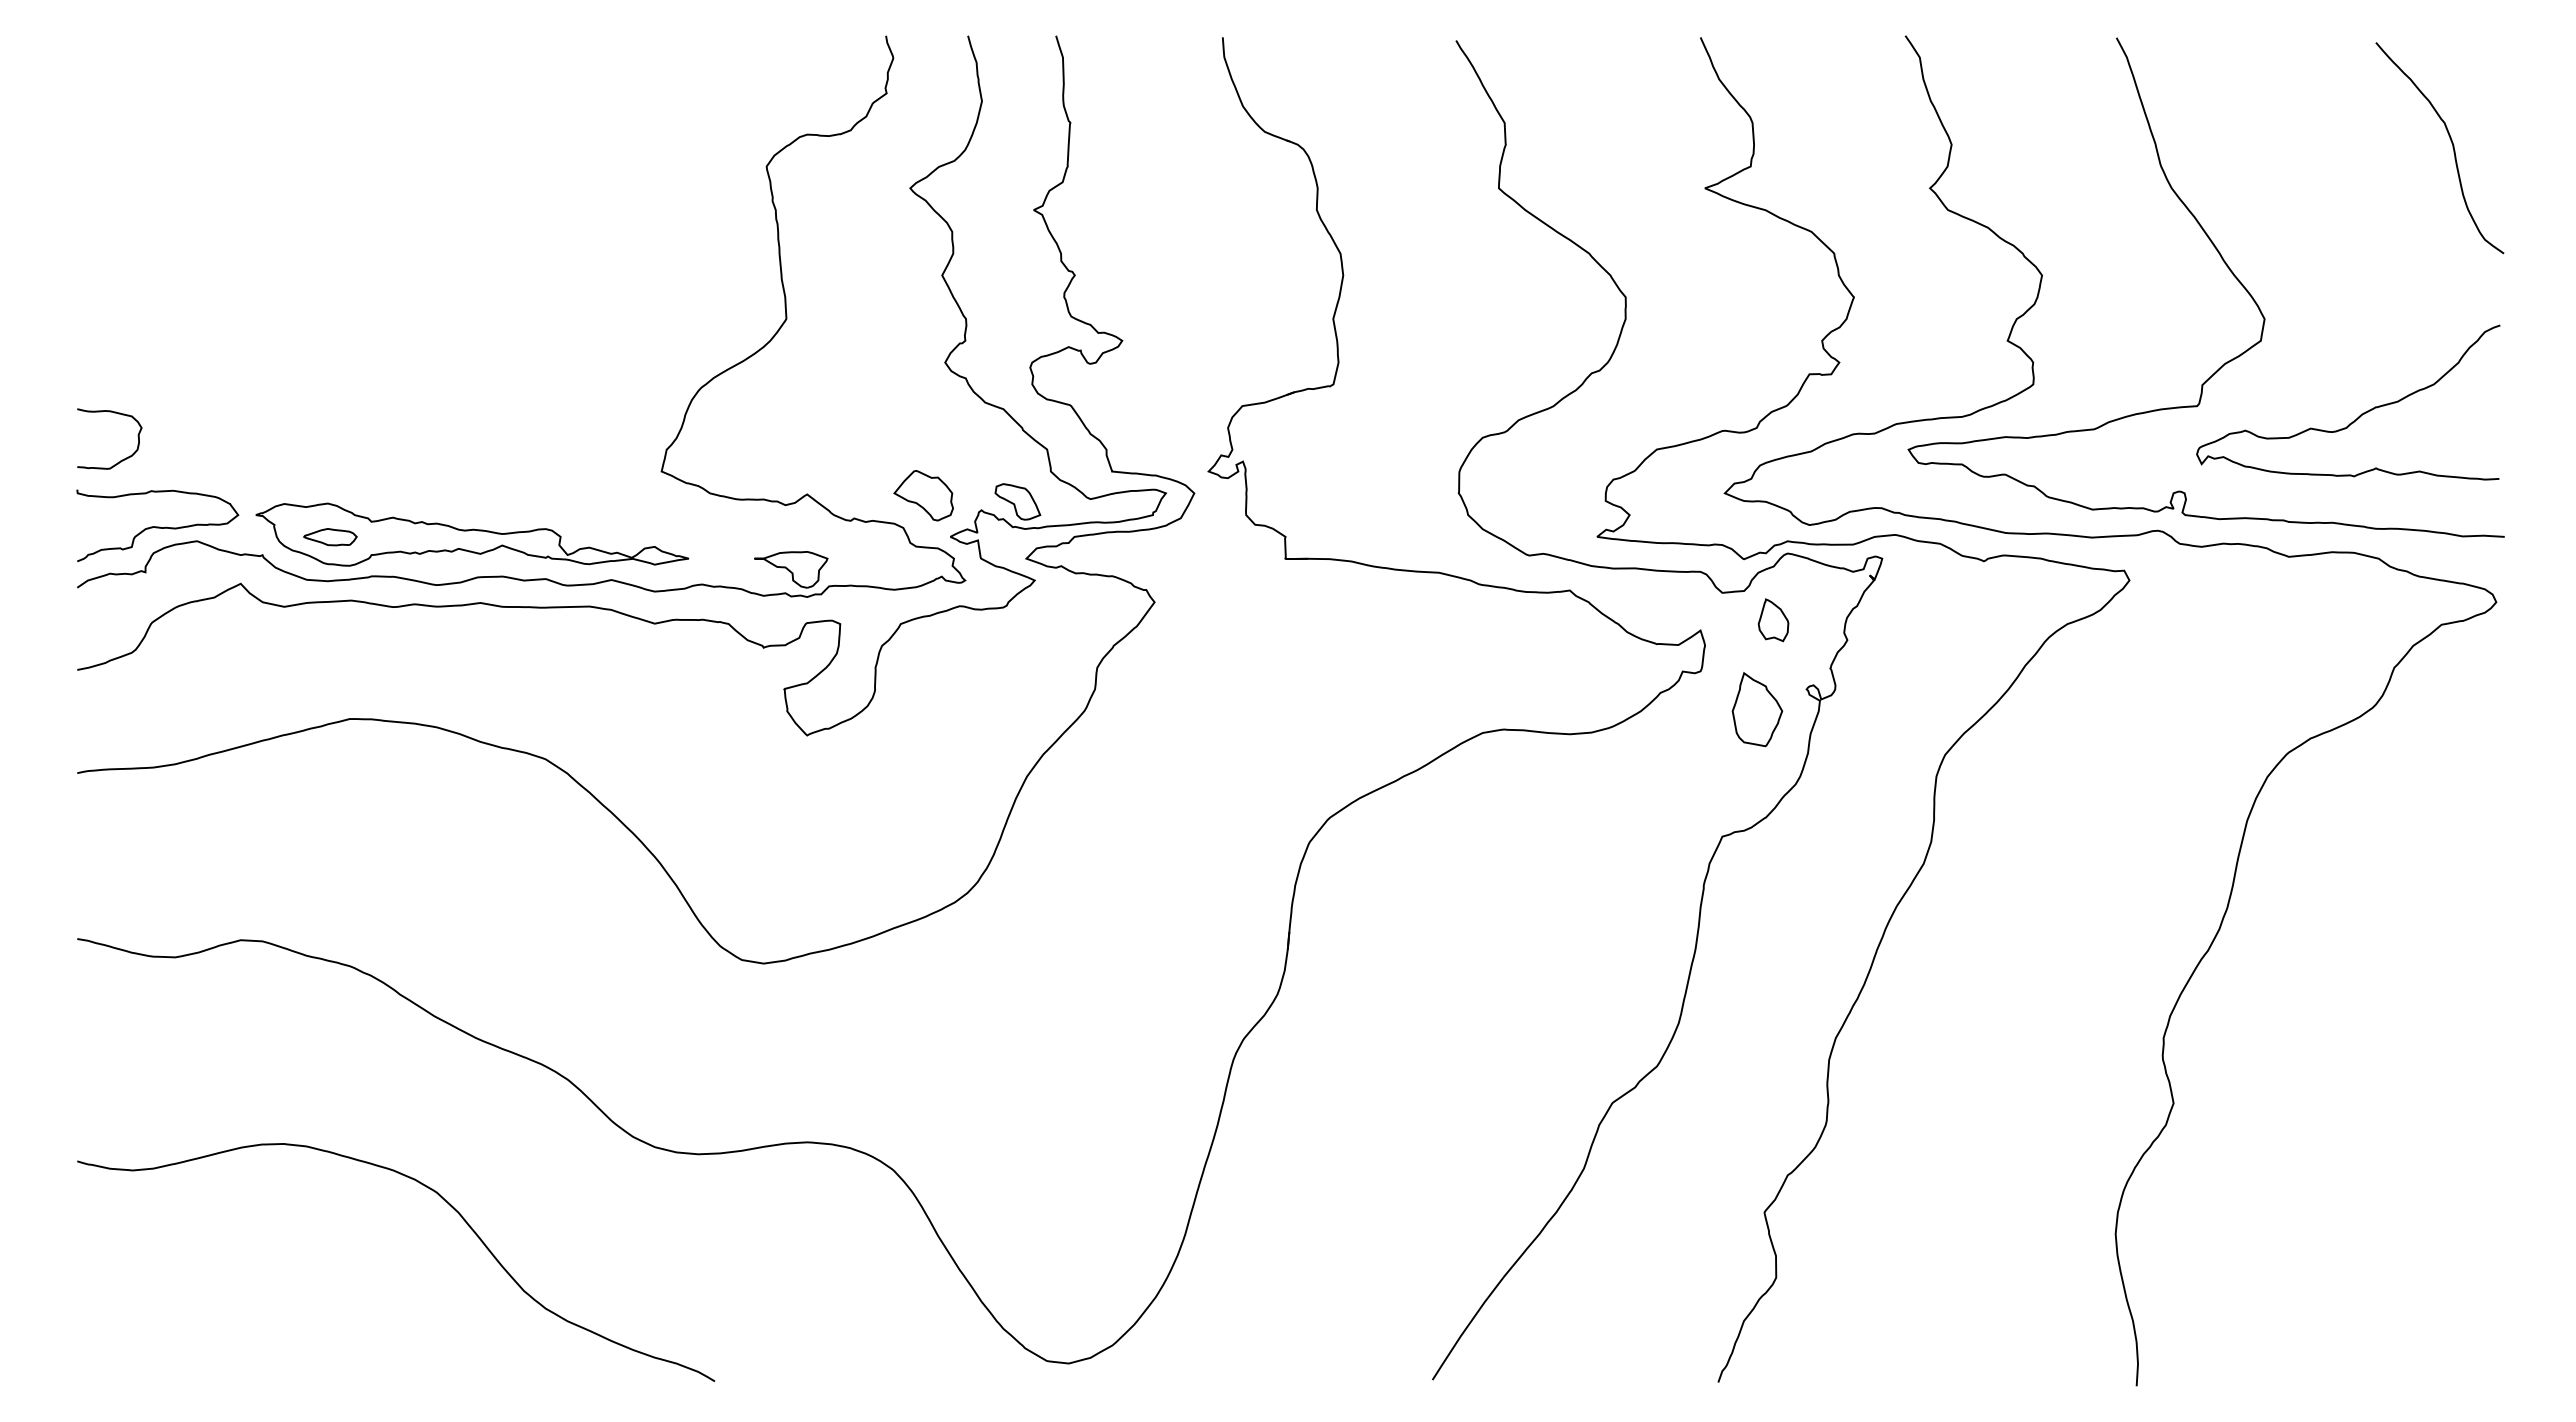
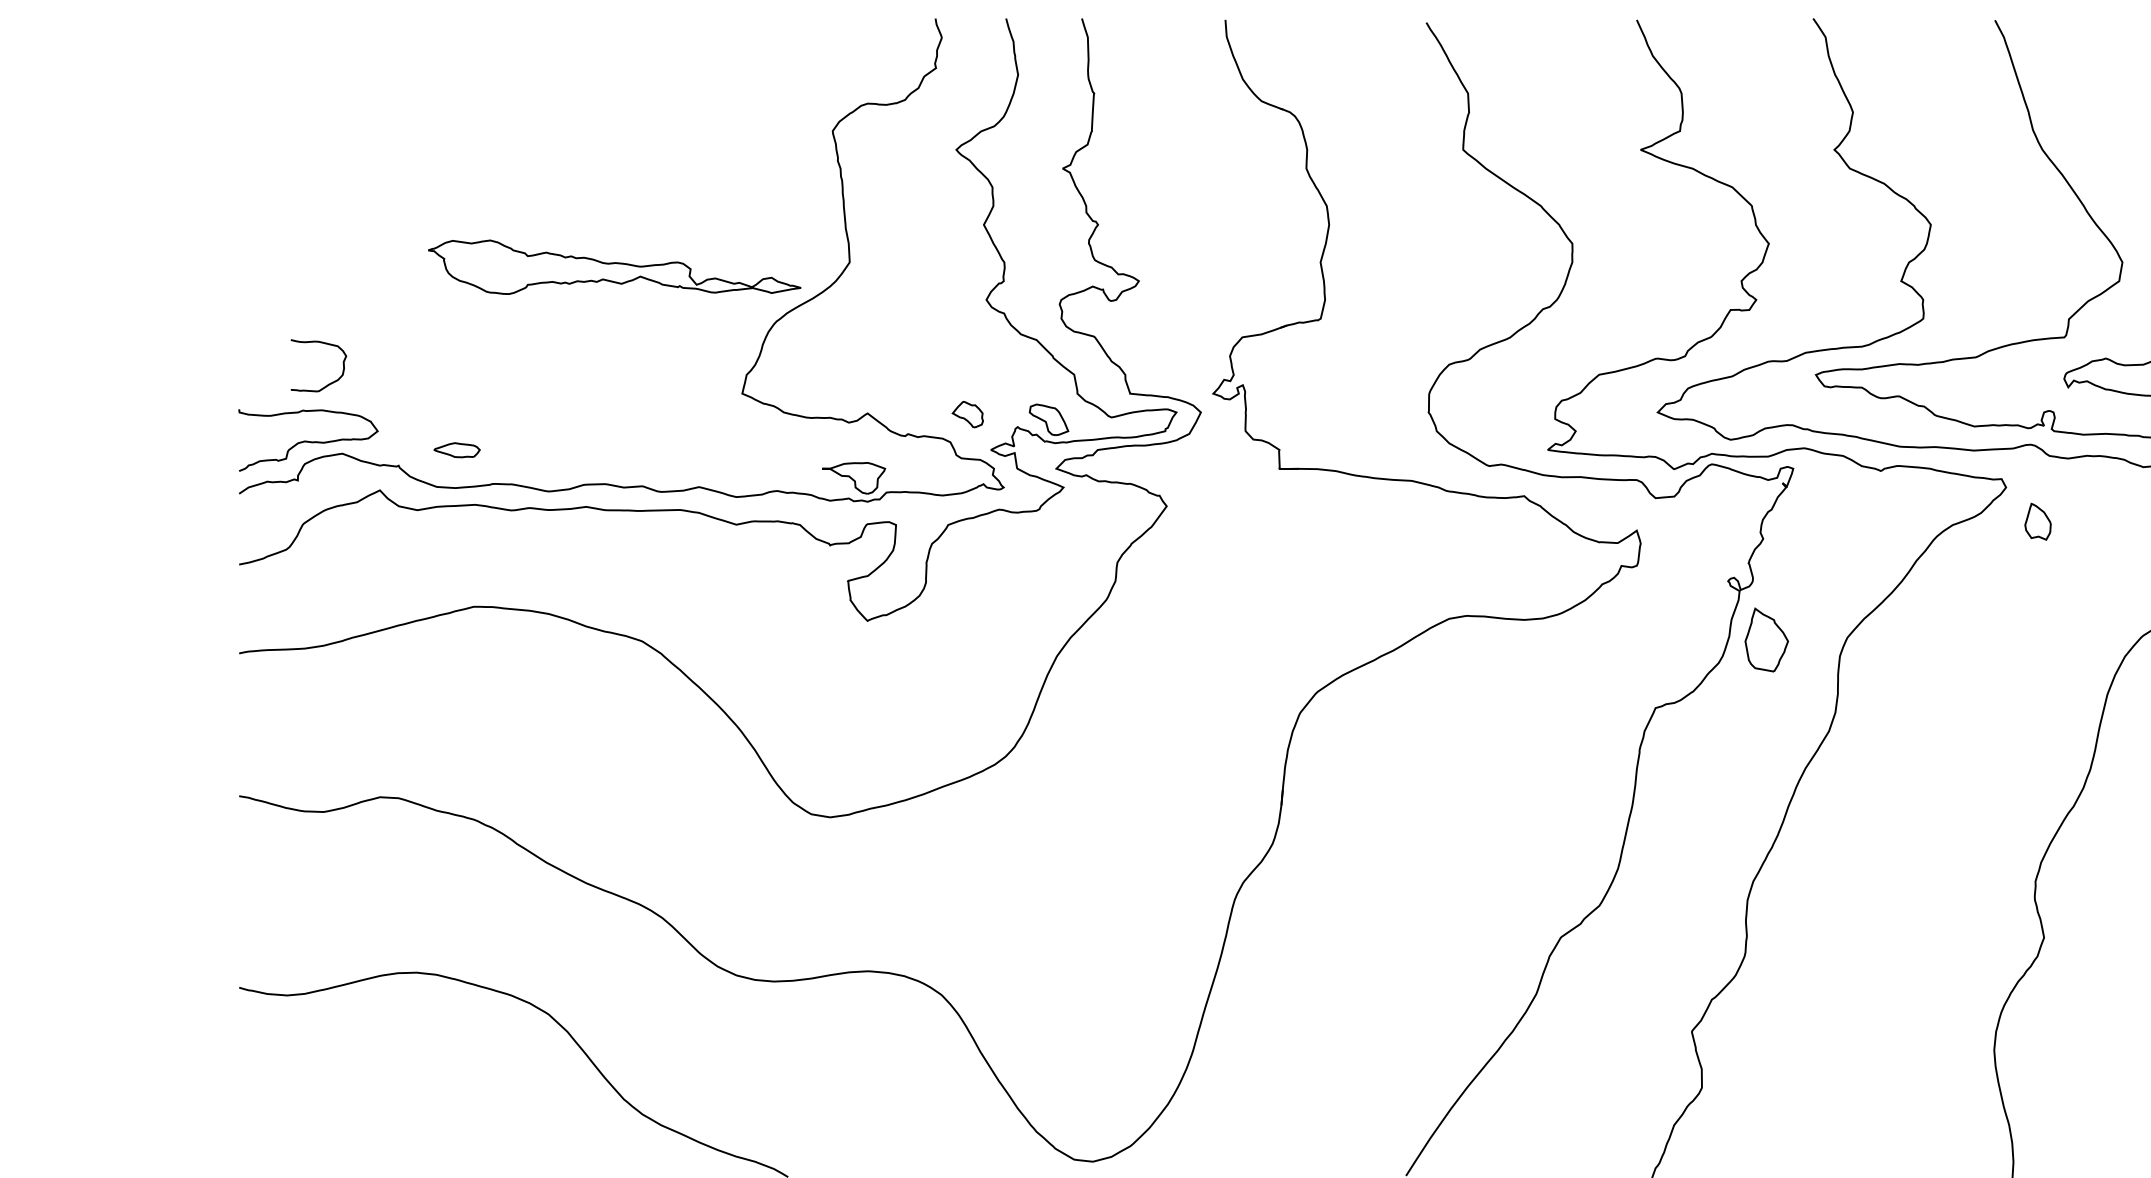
curve: (120, 460) -> (328, 384), moved
part: (923, 495) -> (967, 414), size x0.6
part: (472, 534) -> (614, 267), moved
part: (1773, 620) -> (2038, 521), moved
part: (1757, 709) -> (1766, 639), moved

